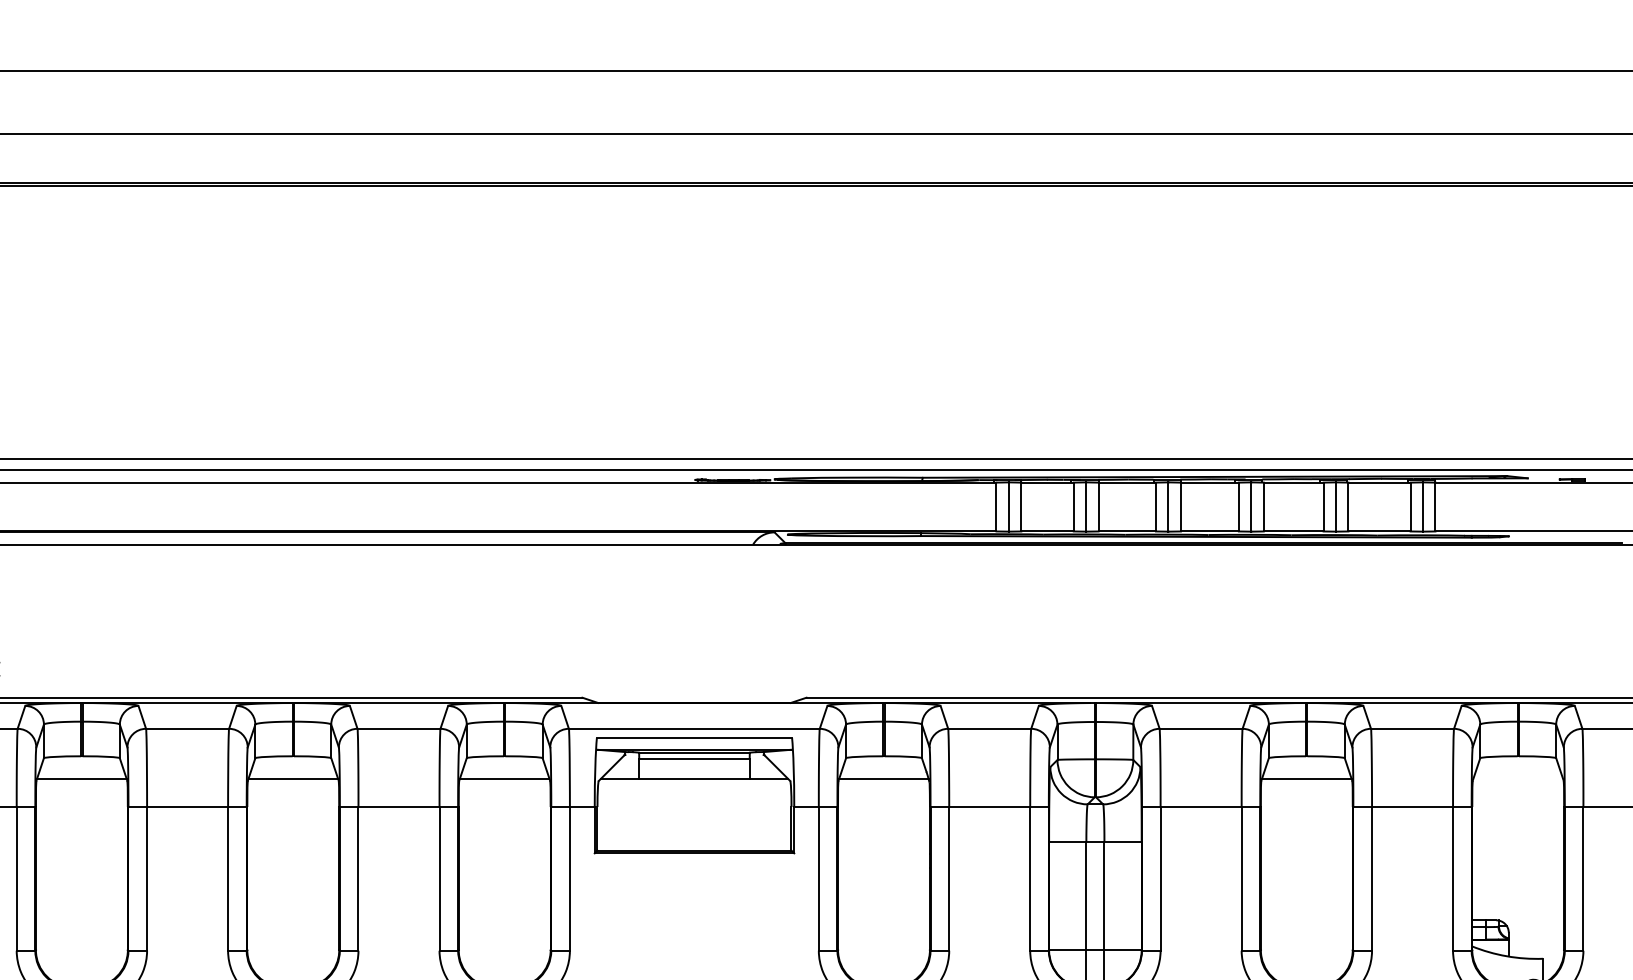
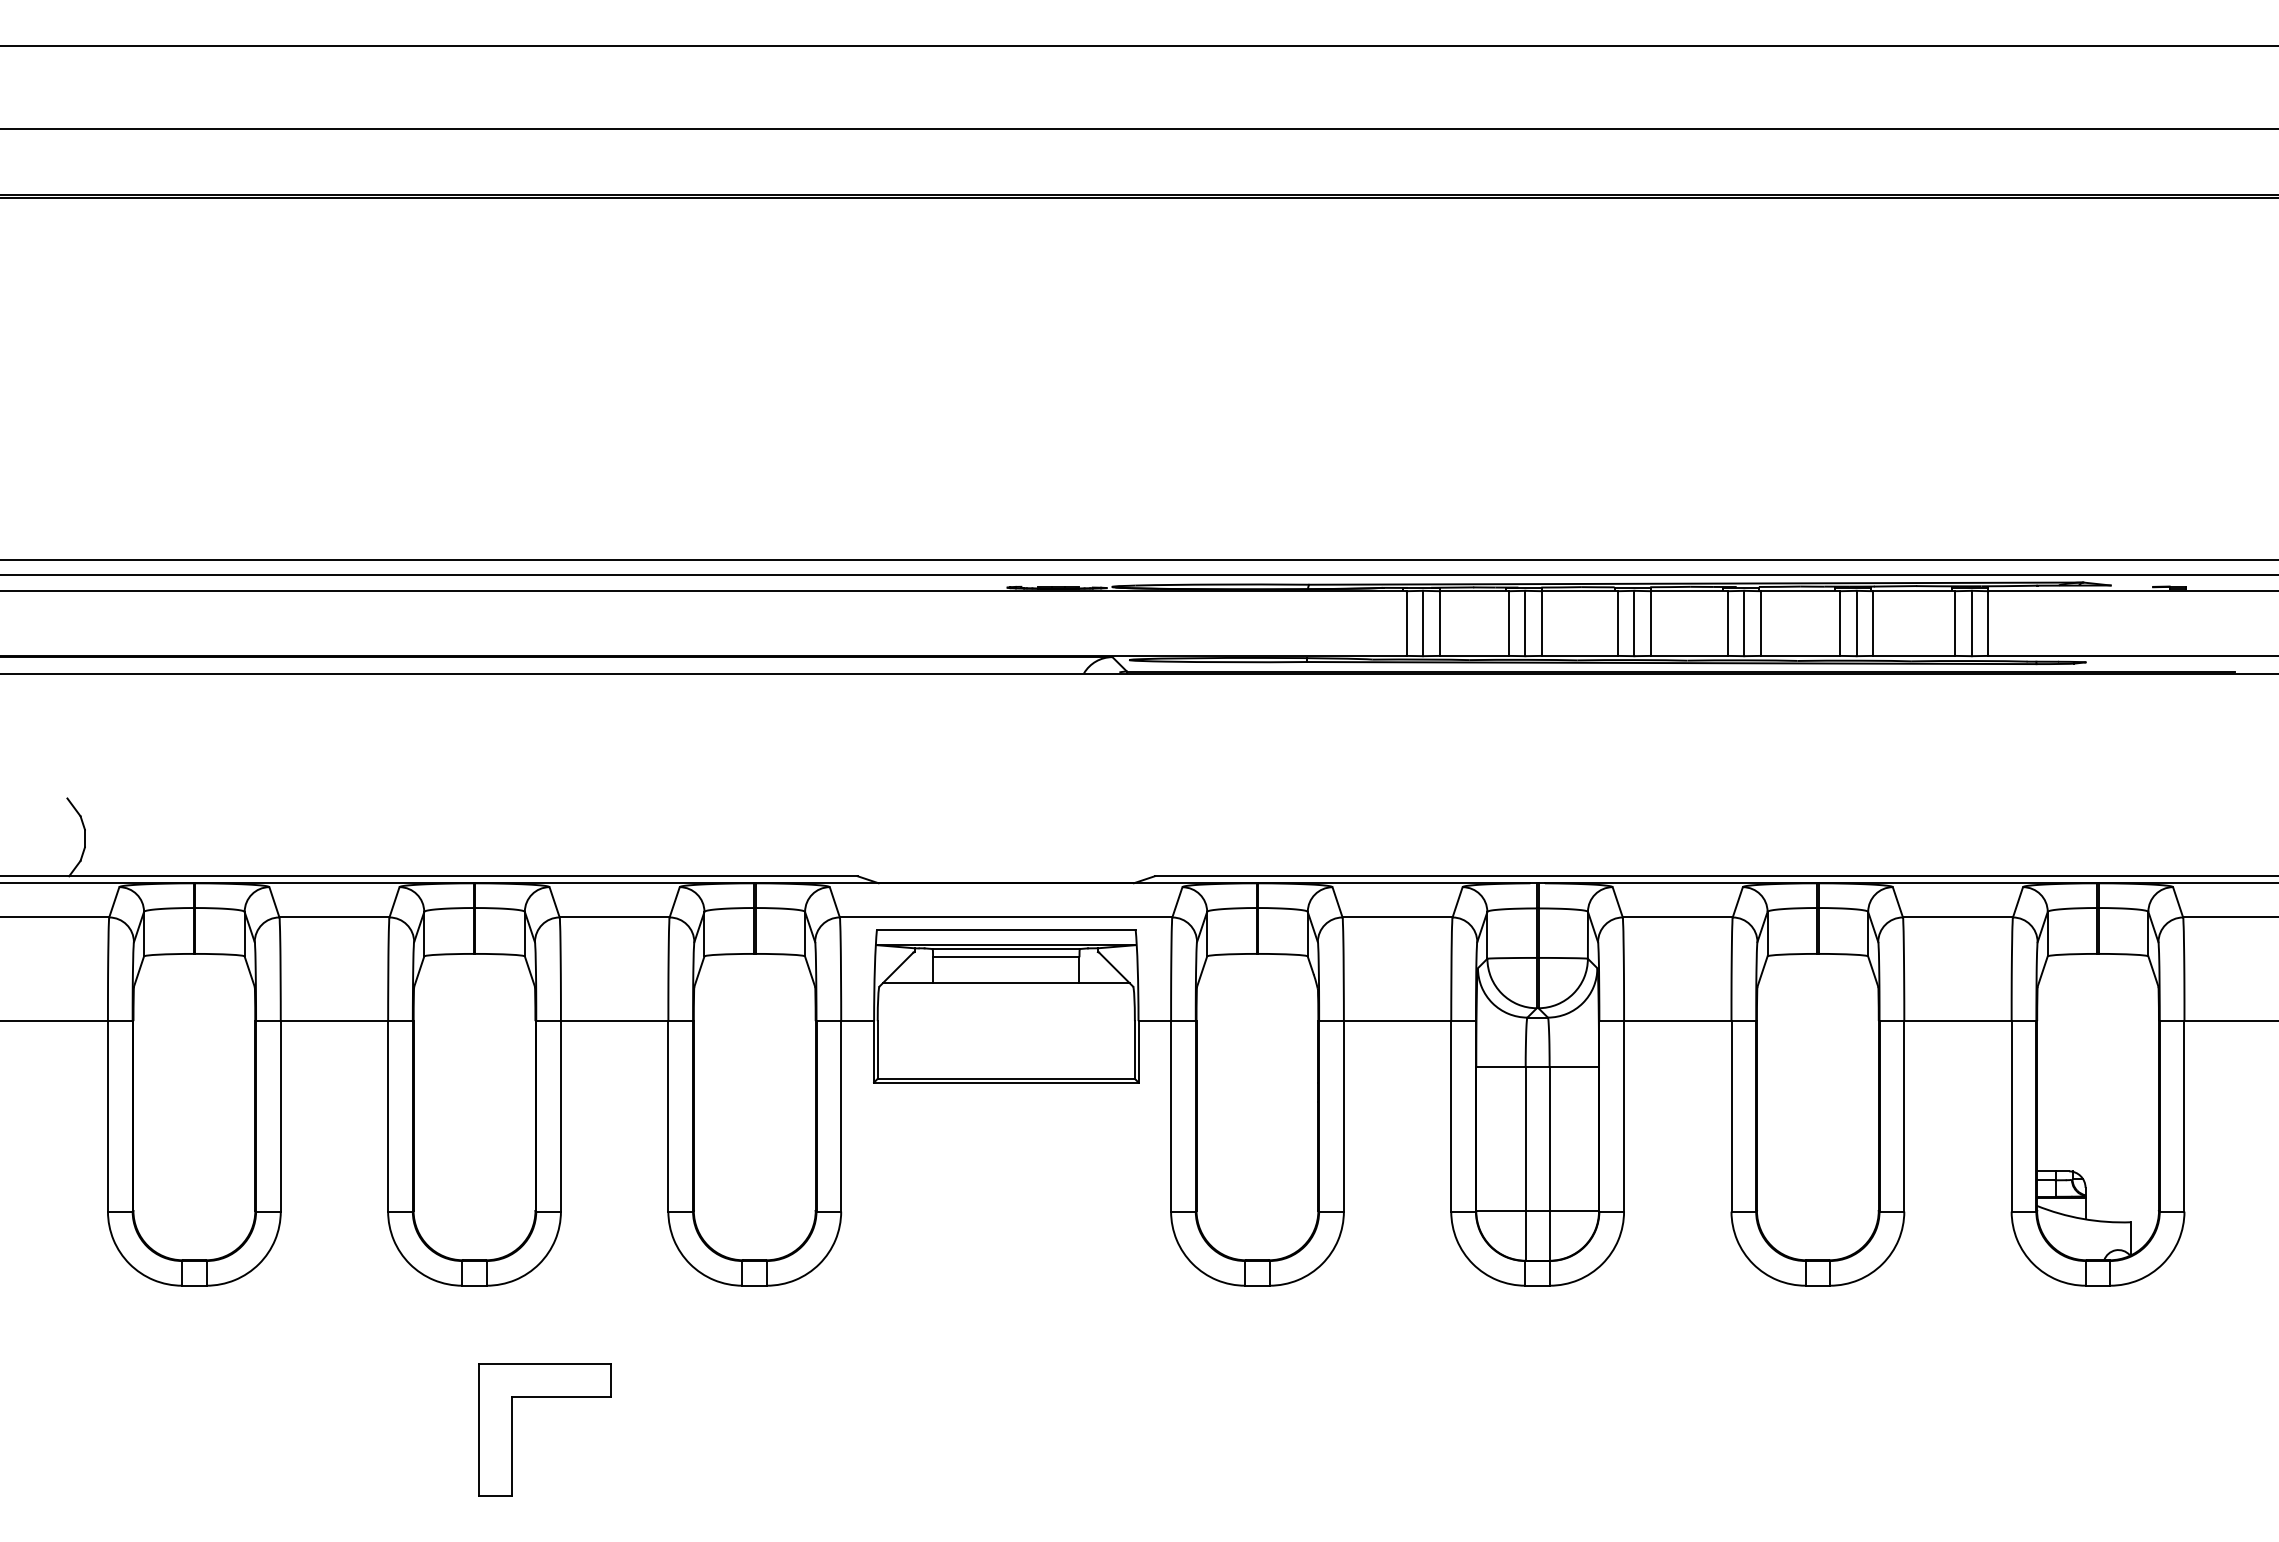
line: (81, 778) -> (194, 983), removed
line: (293, 778) -> (474, 983), removed
line: (504, 778) -> (754, 983), removed
line: (884, 778) -> (1257, 983), removed
line: (1306, 778) -> (1817, 983), removed

